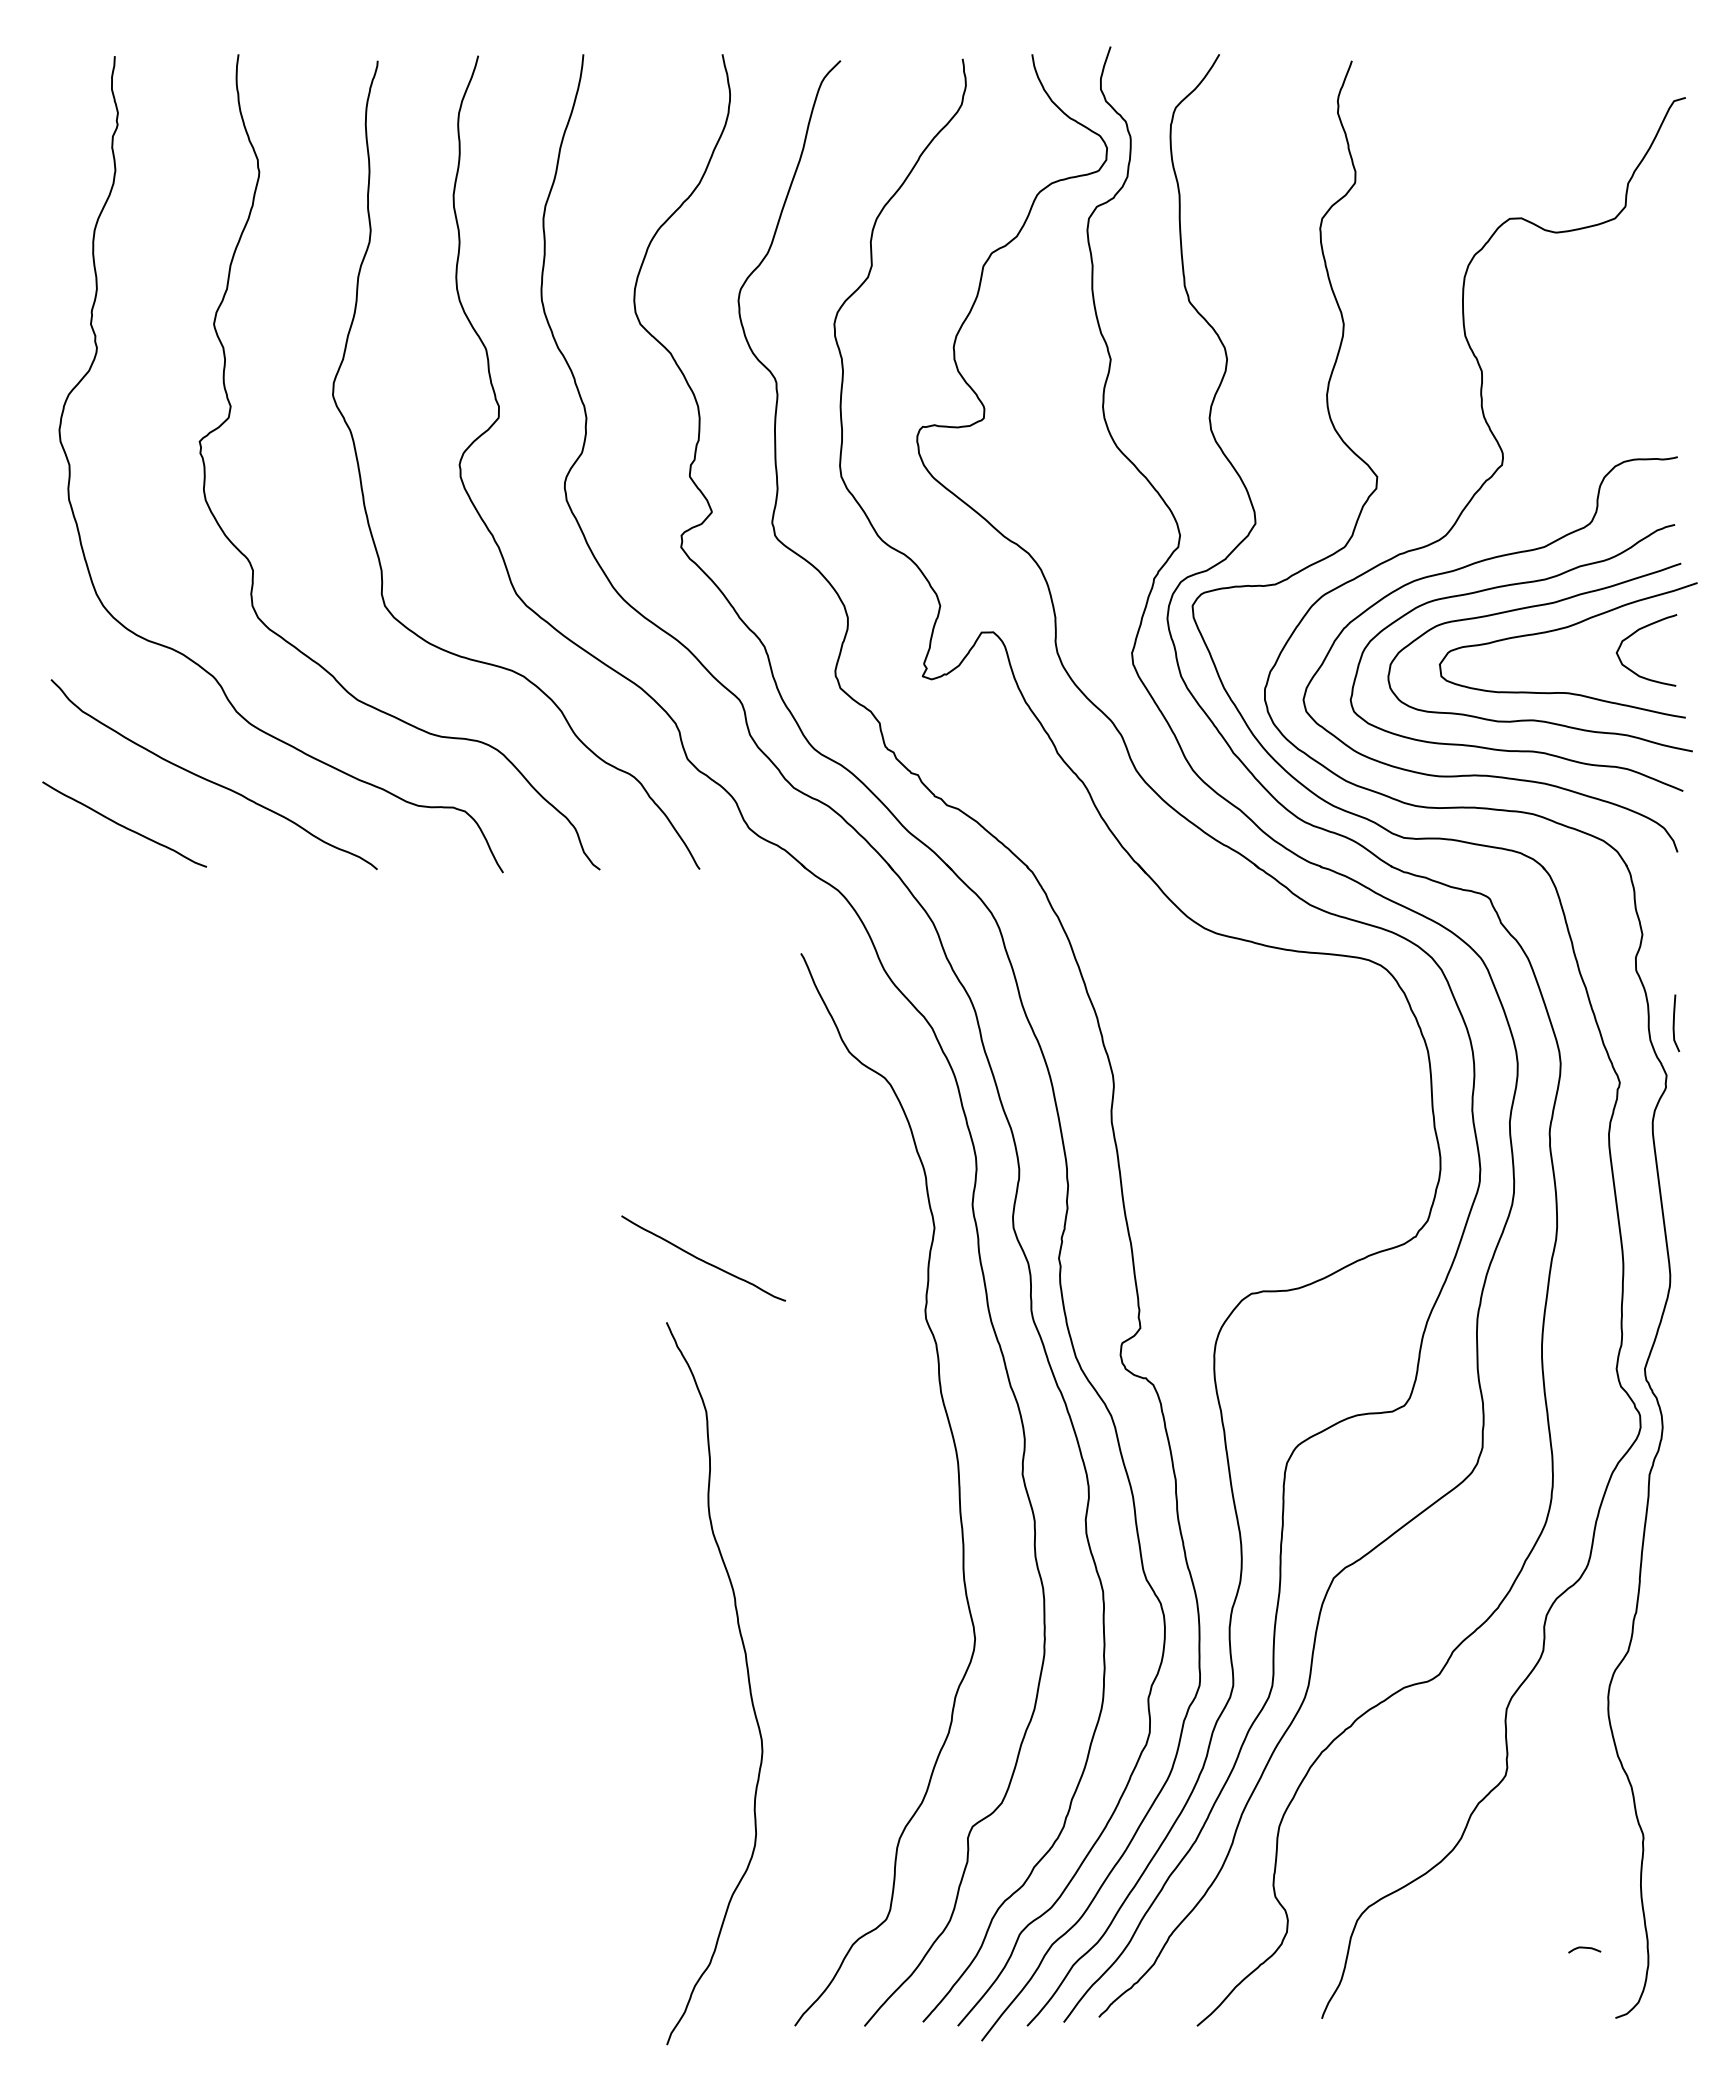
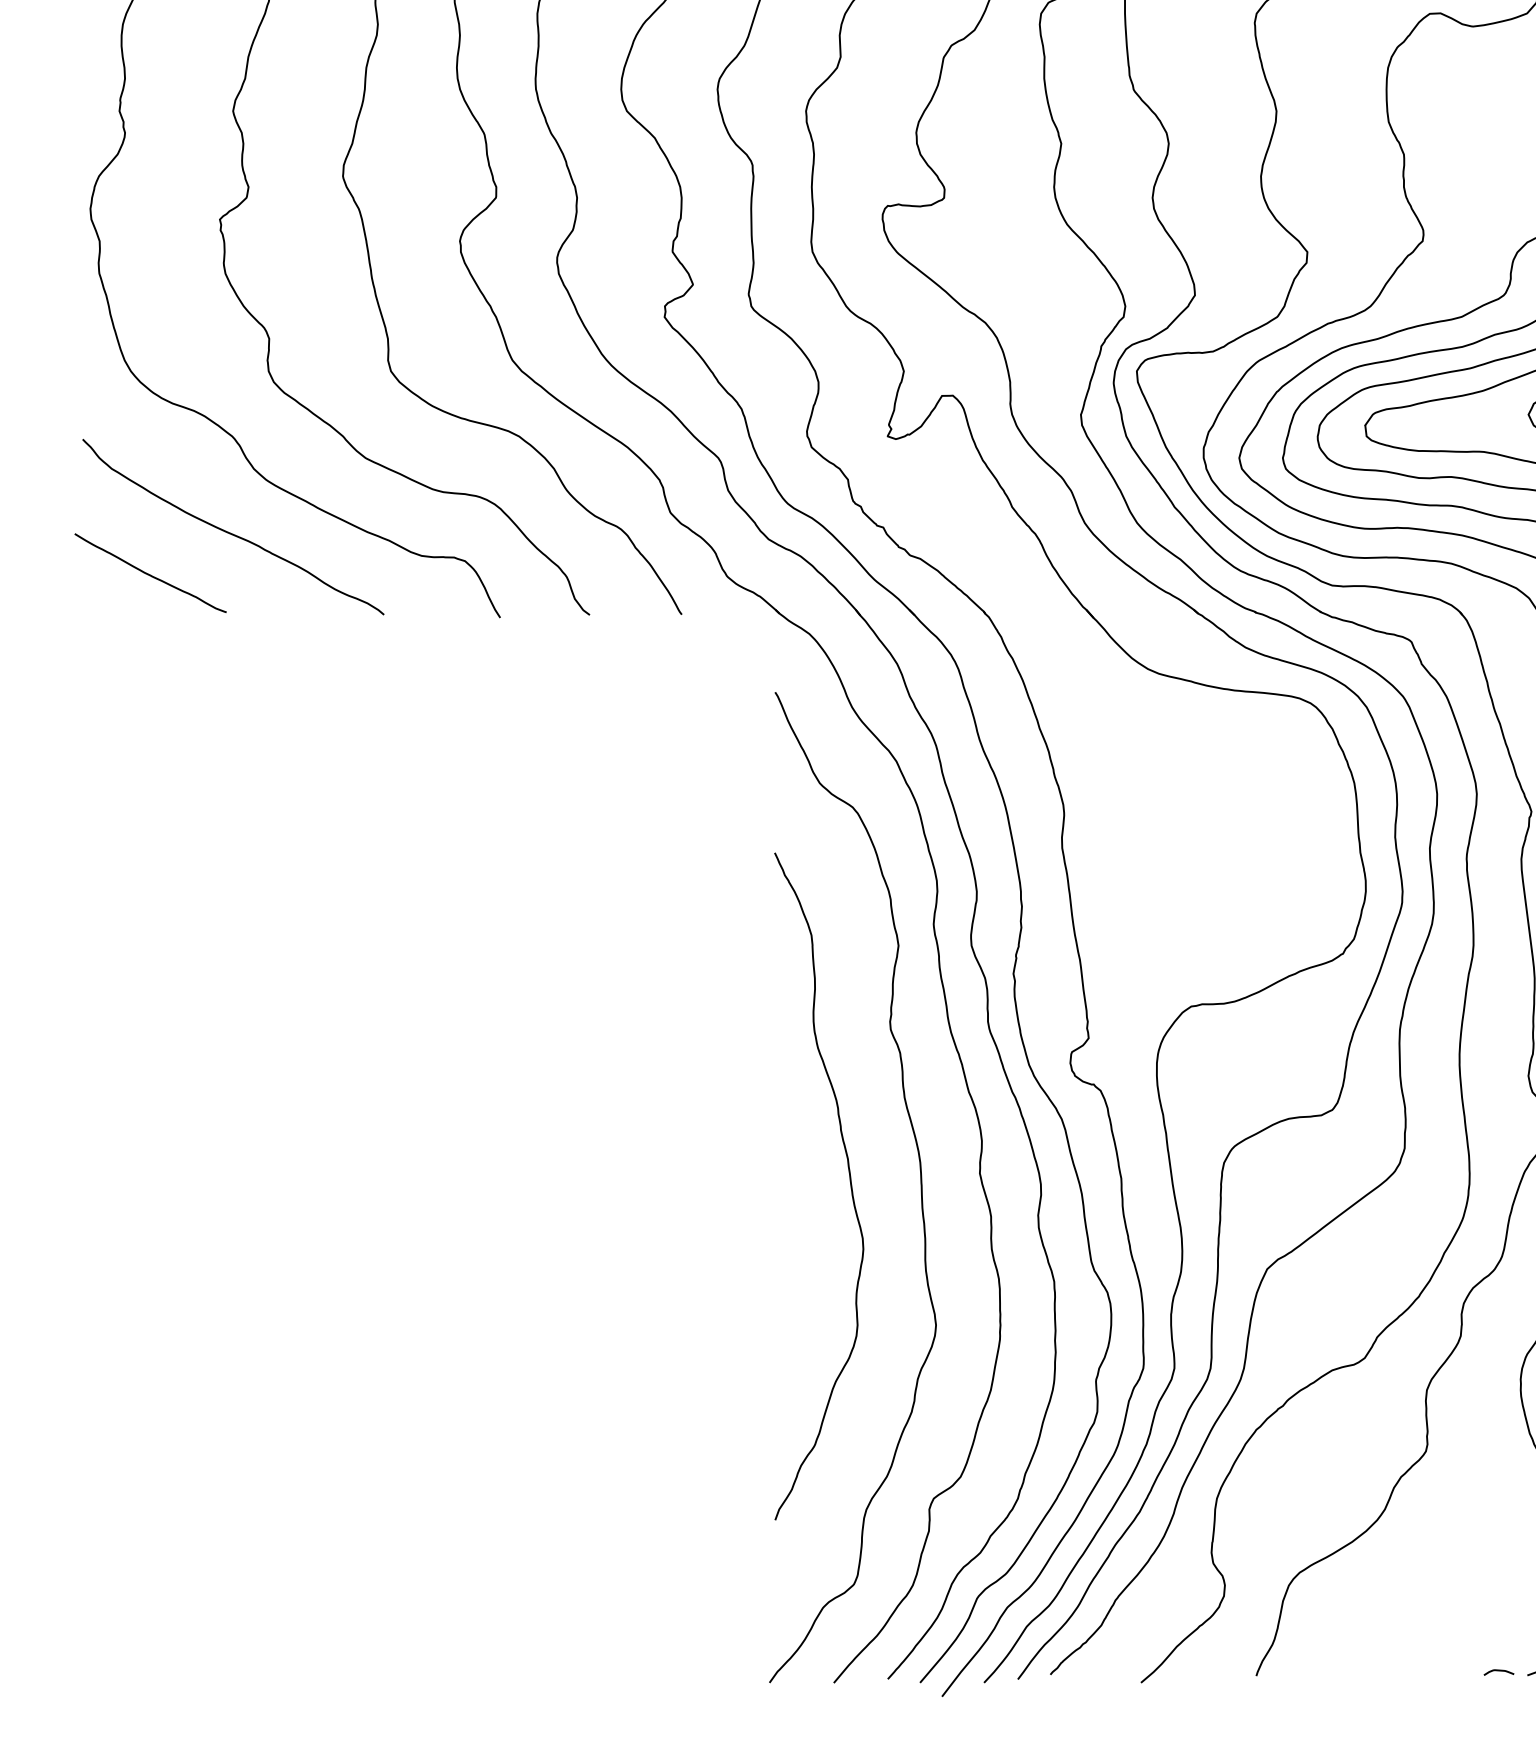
curve: (702, 1259) -> (684, 974), removed
curve: (747, 1678) -> (849, 1181), moved
curve: (1584, 1948) -> (1498, 1671), moved

